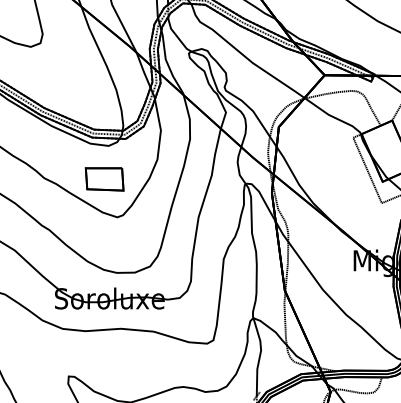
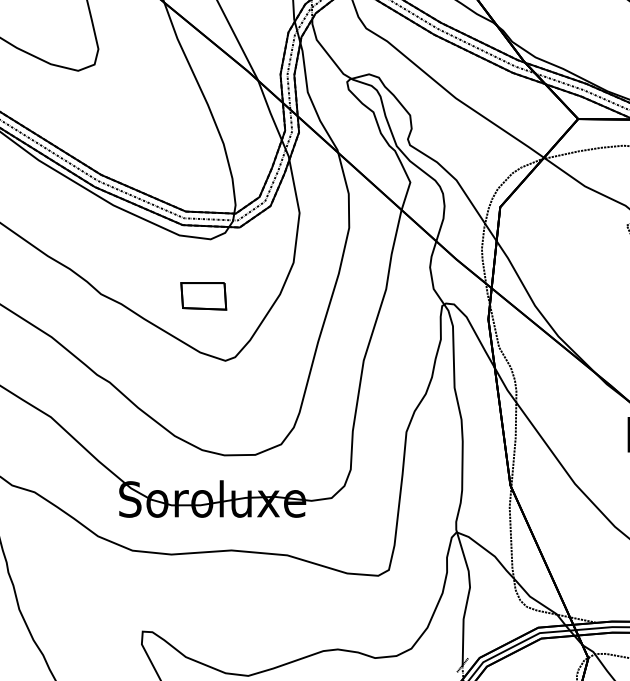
part: (104, 179) -> (203, 296), size x0.7

